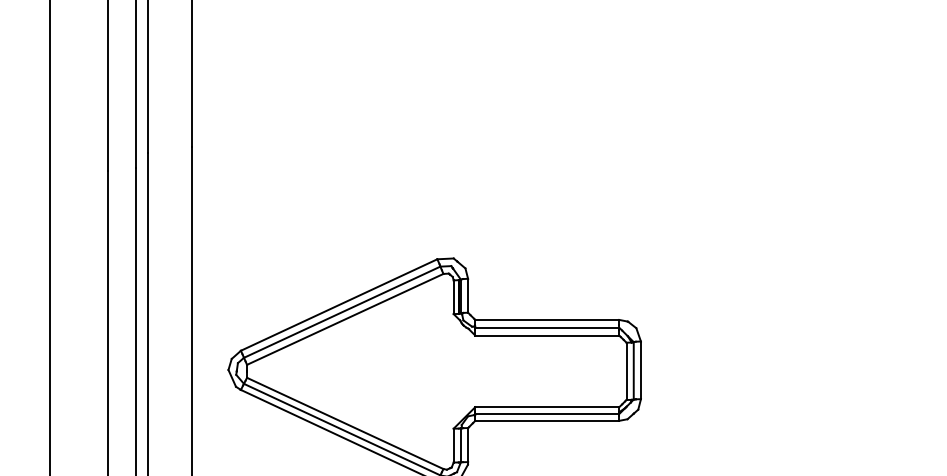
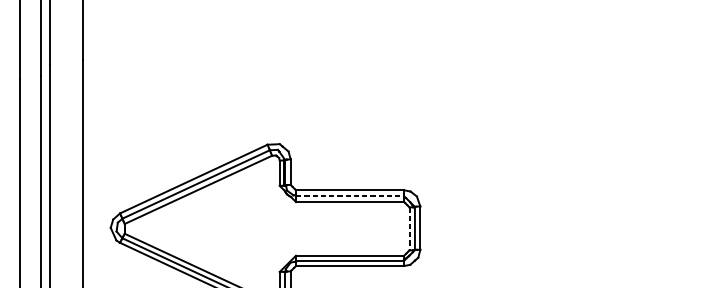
line: (547, 327) -> (350, 195), solid -> dashed
line: (626, 371) -> (409, 228), solid -> dashed

